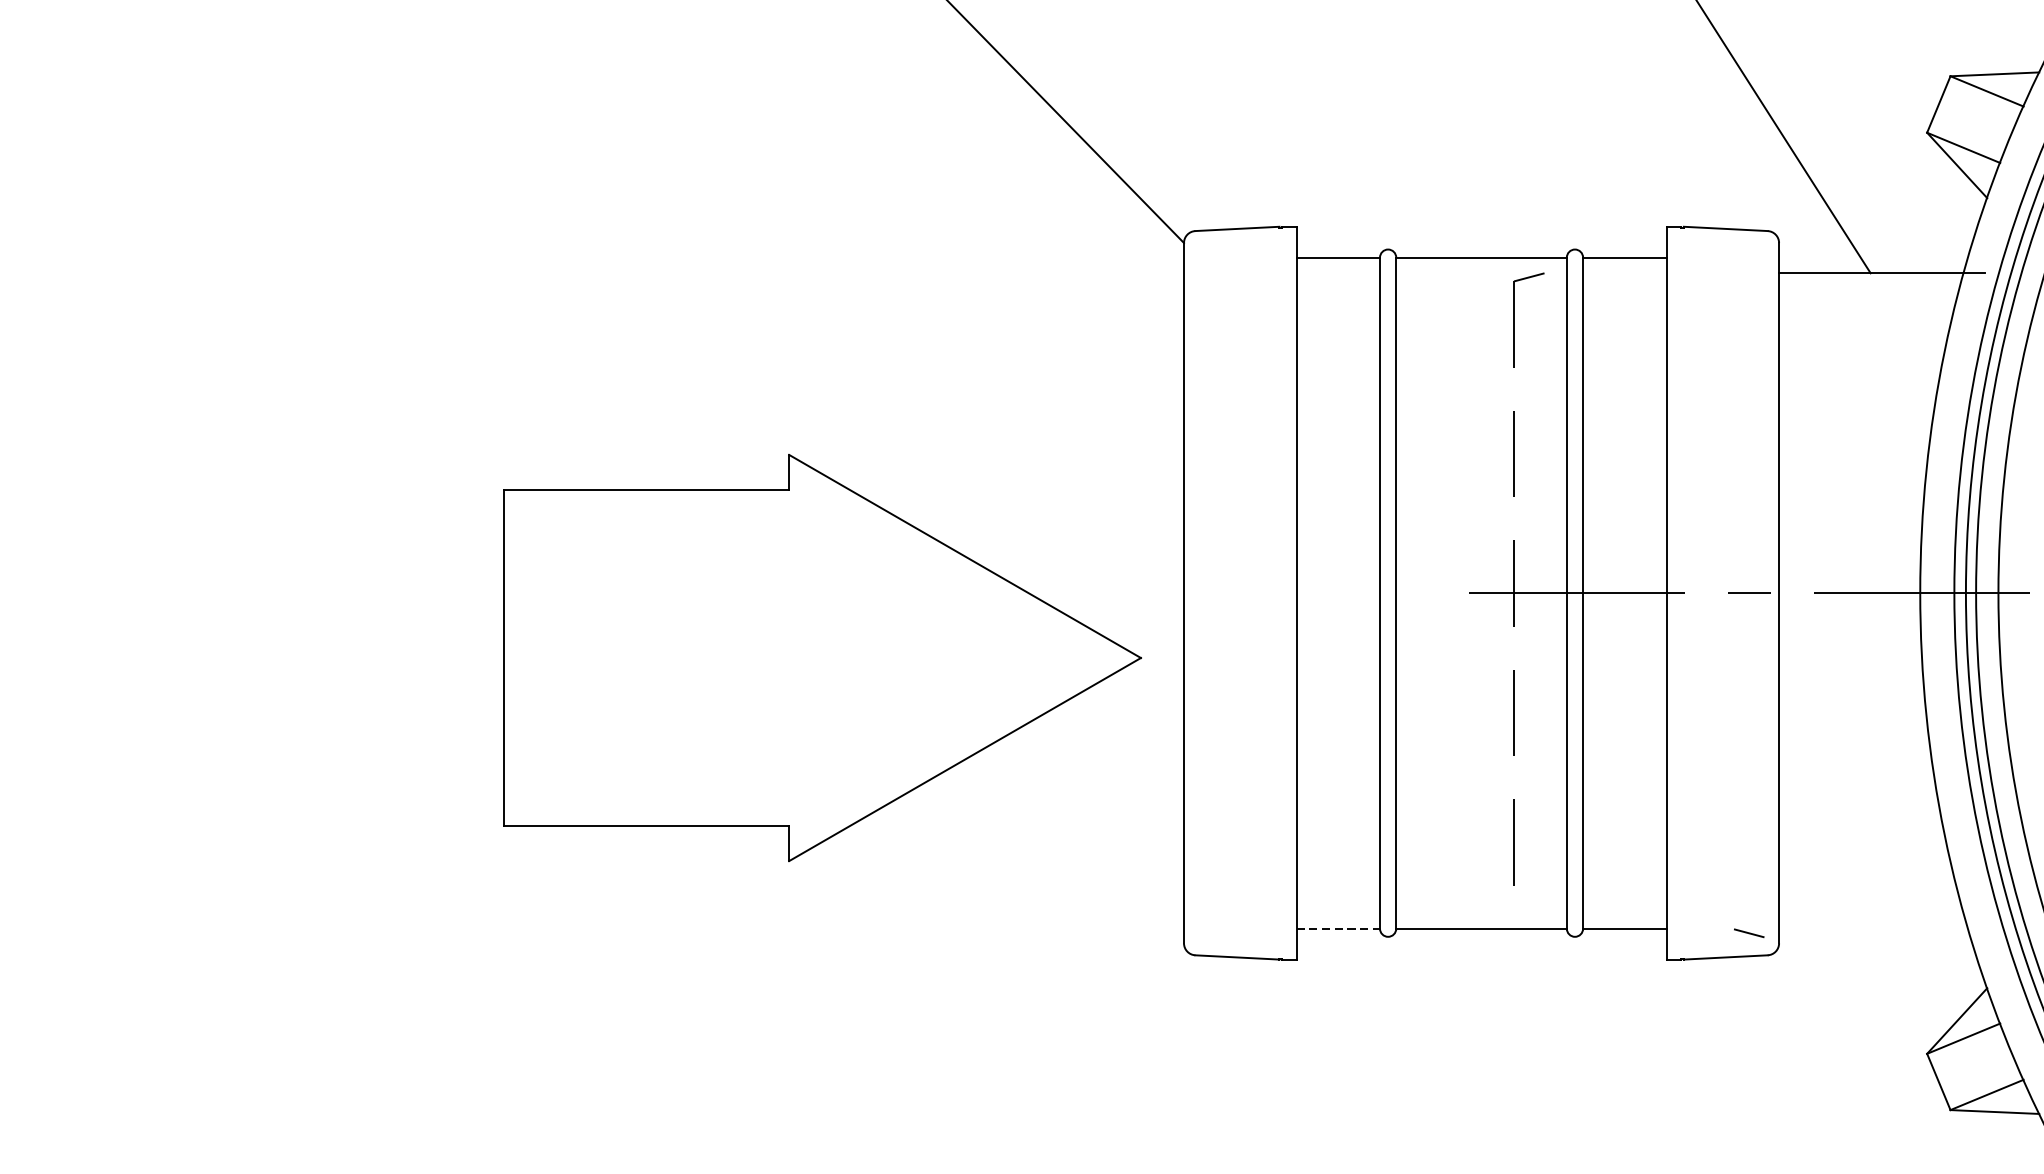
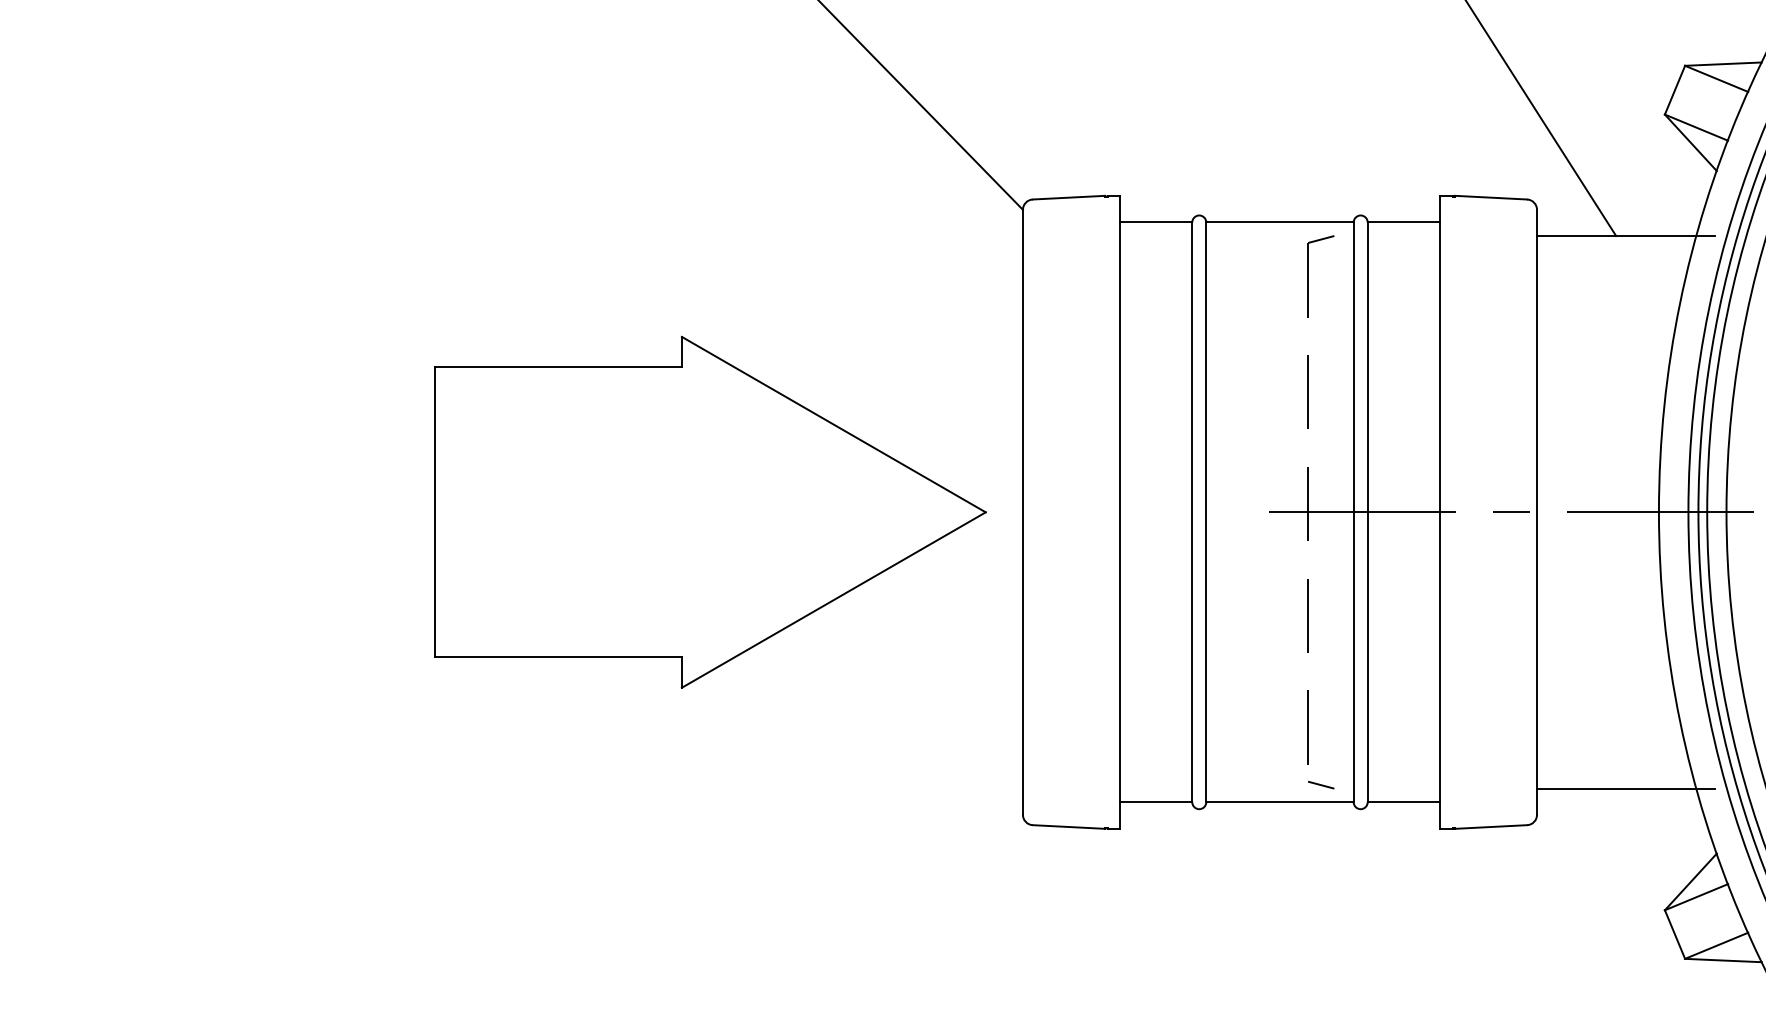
part: (822, 657) -> (710, 511), moved
line: (1881, 912) -> (1625, 788), added
line: (1338, 929) -> (1156, 802), dashed -> solid
line: (1749, 932) -> (1321, 784), moved

